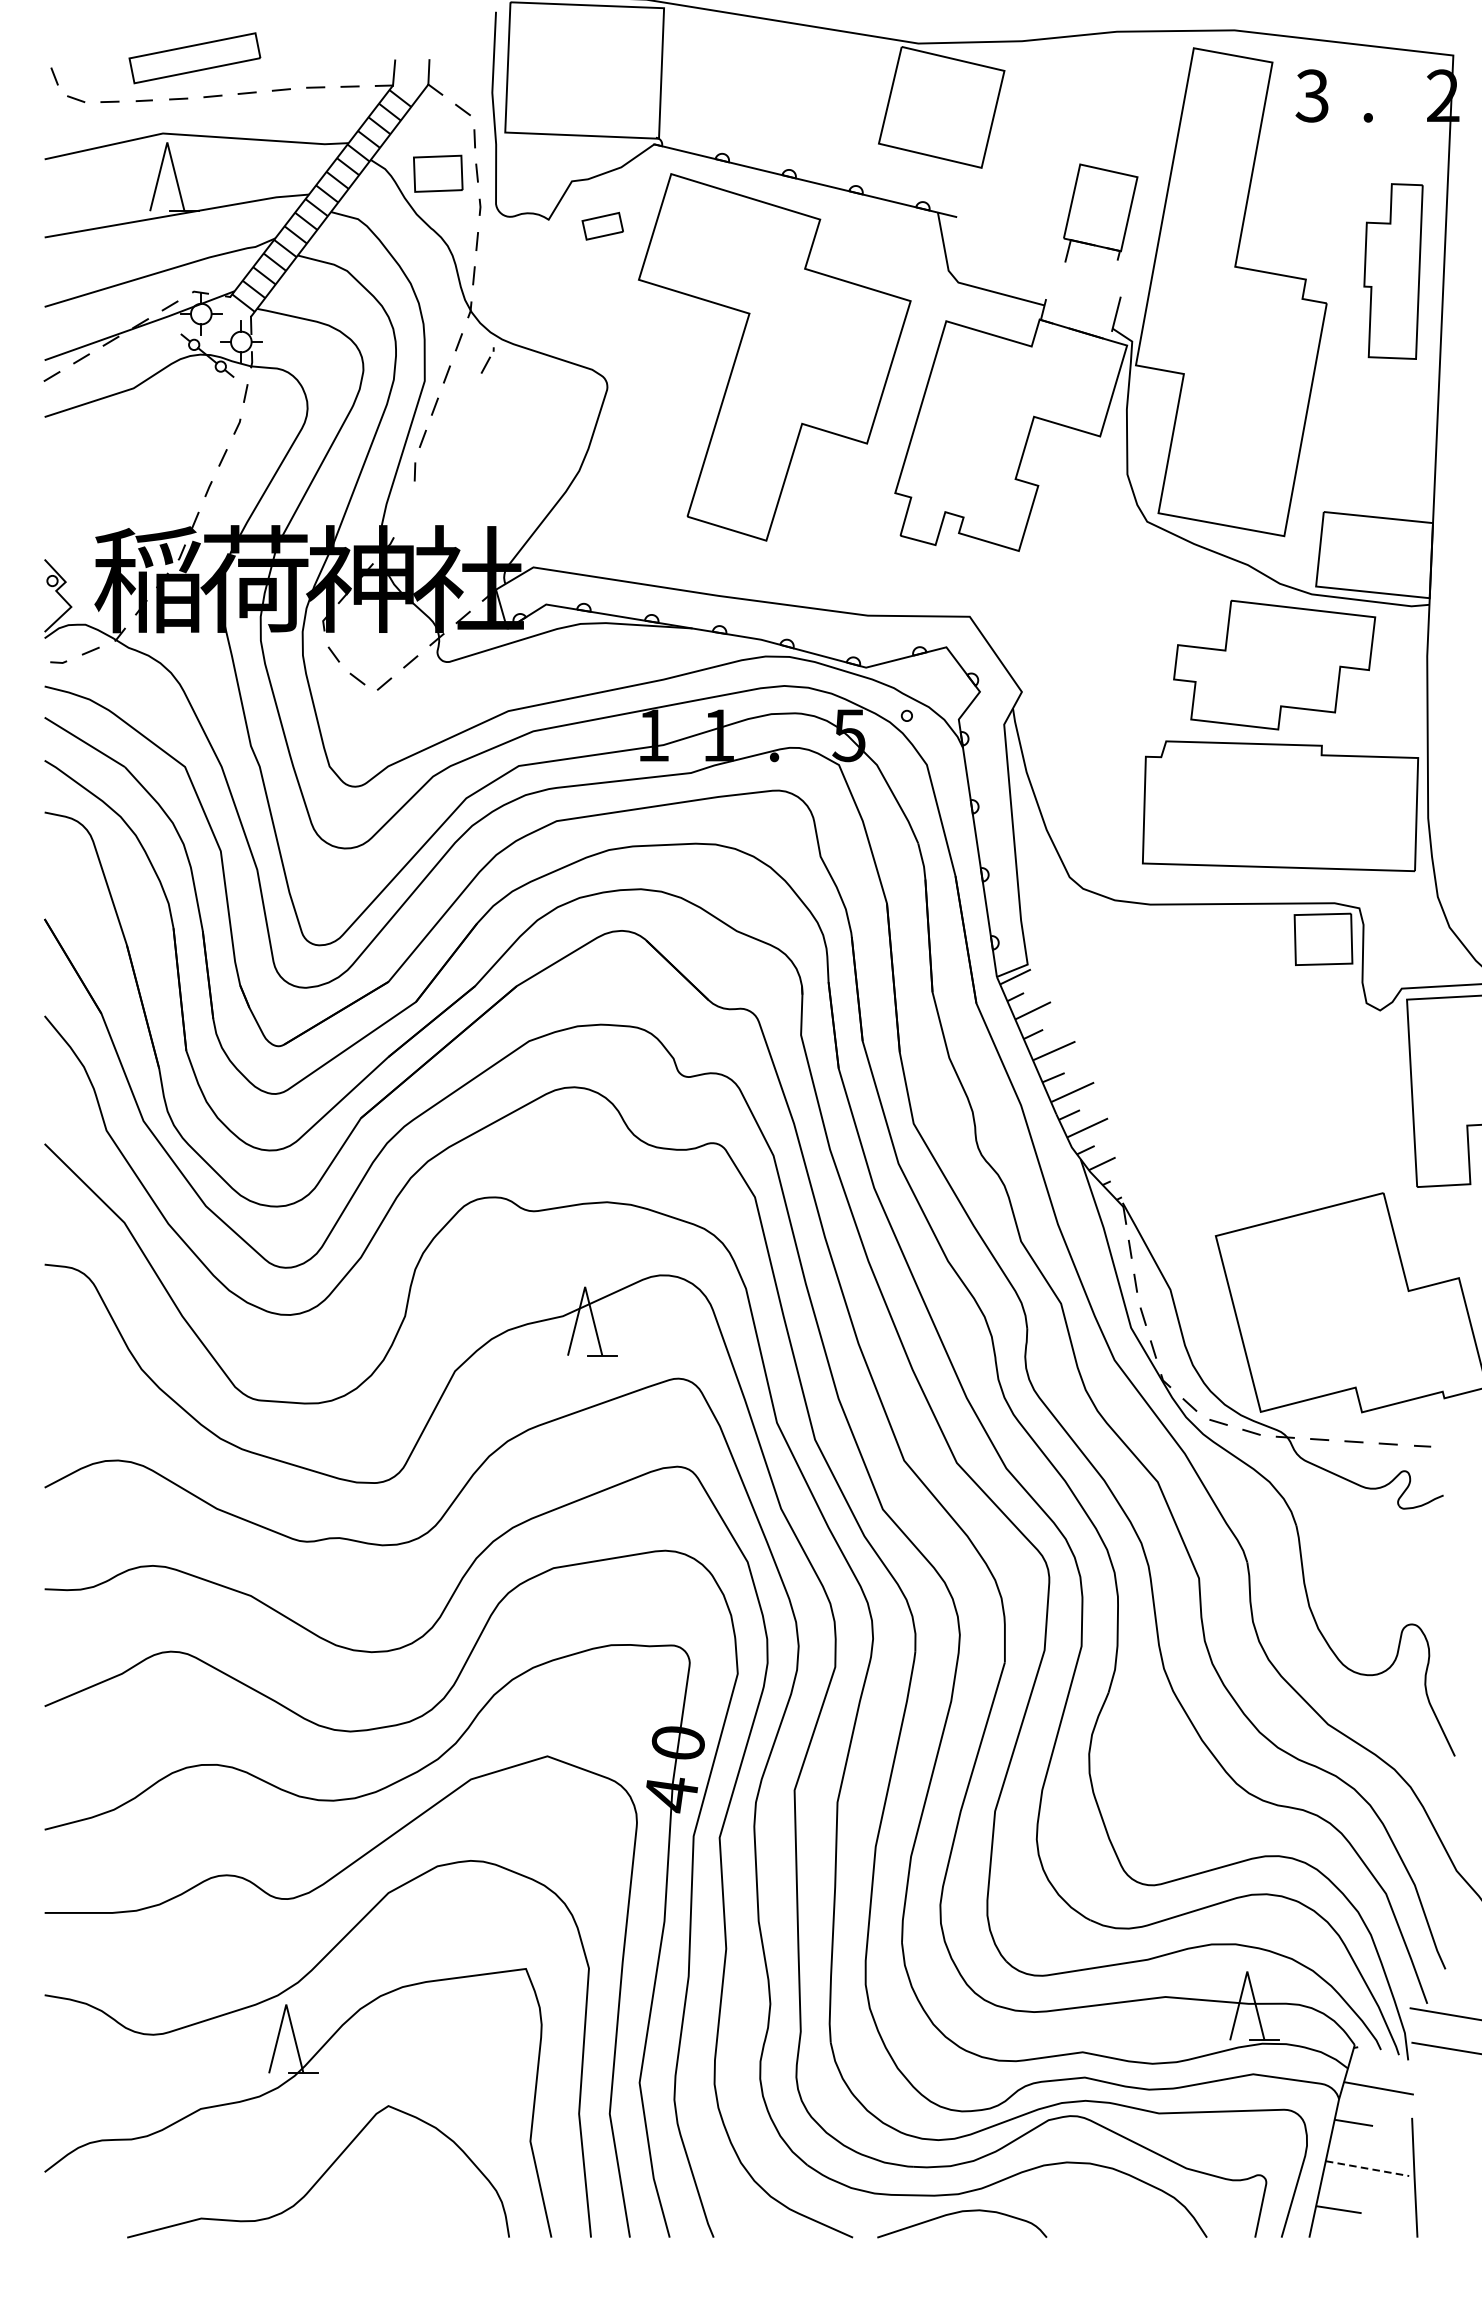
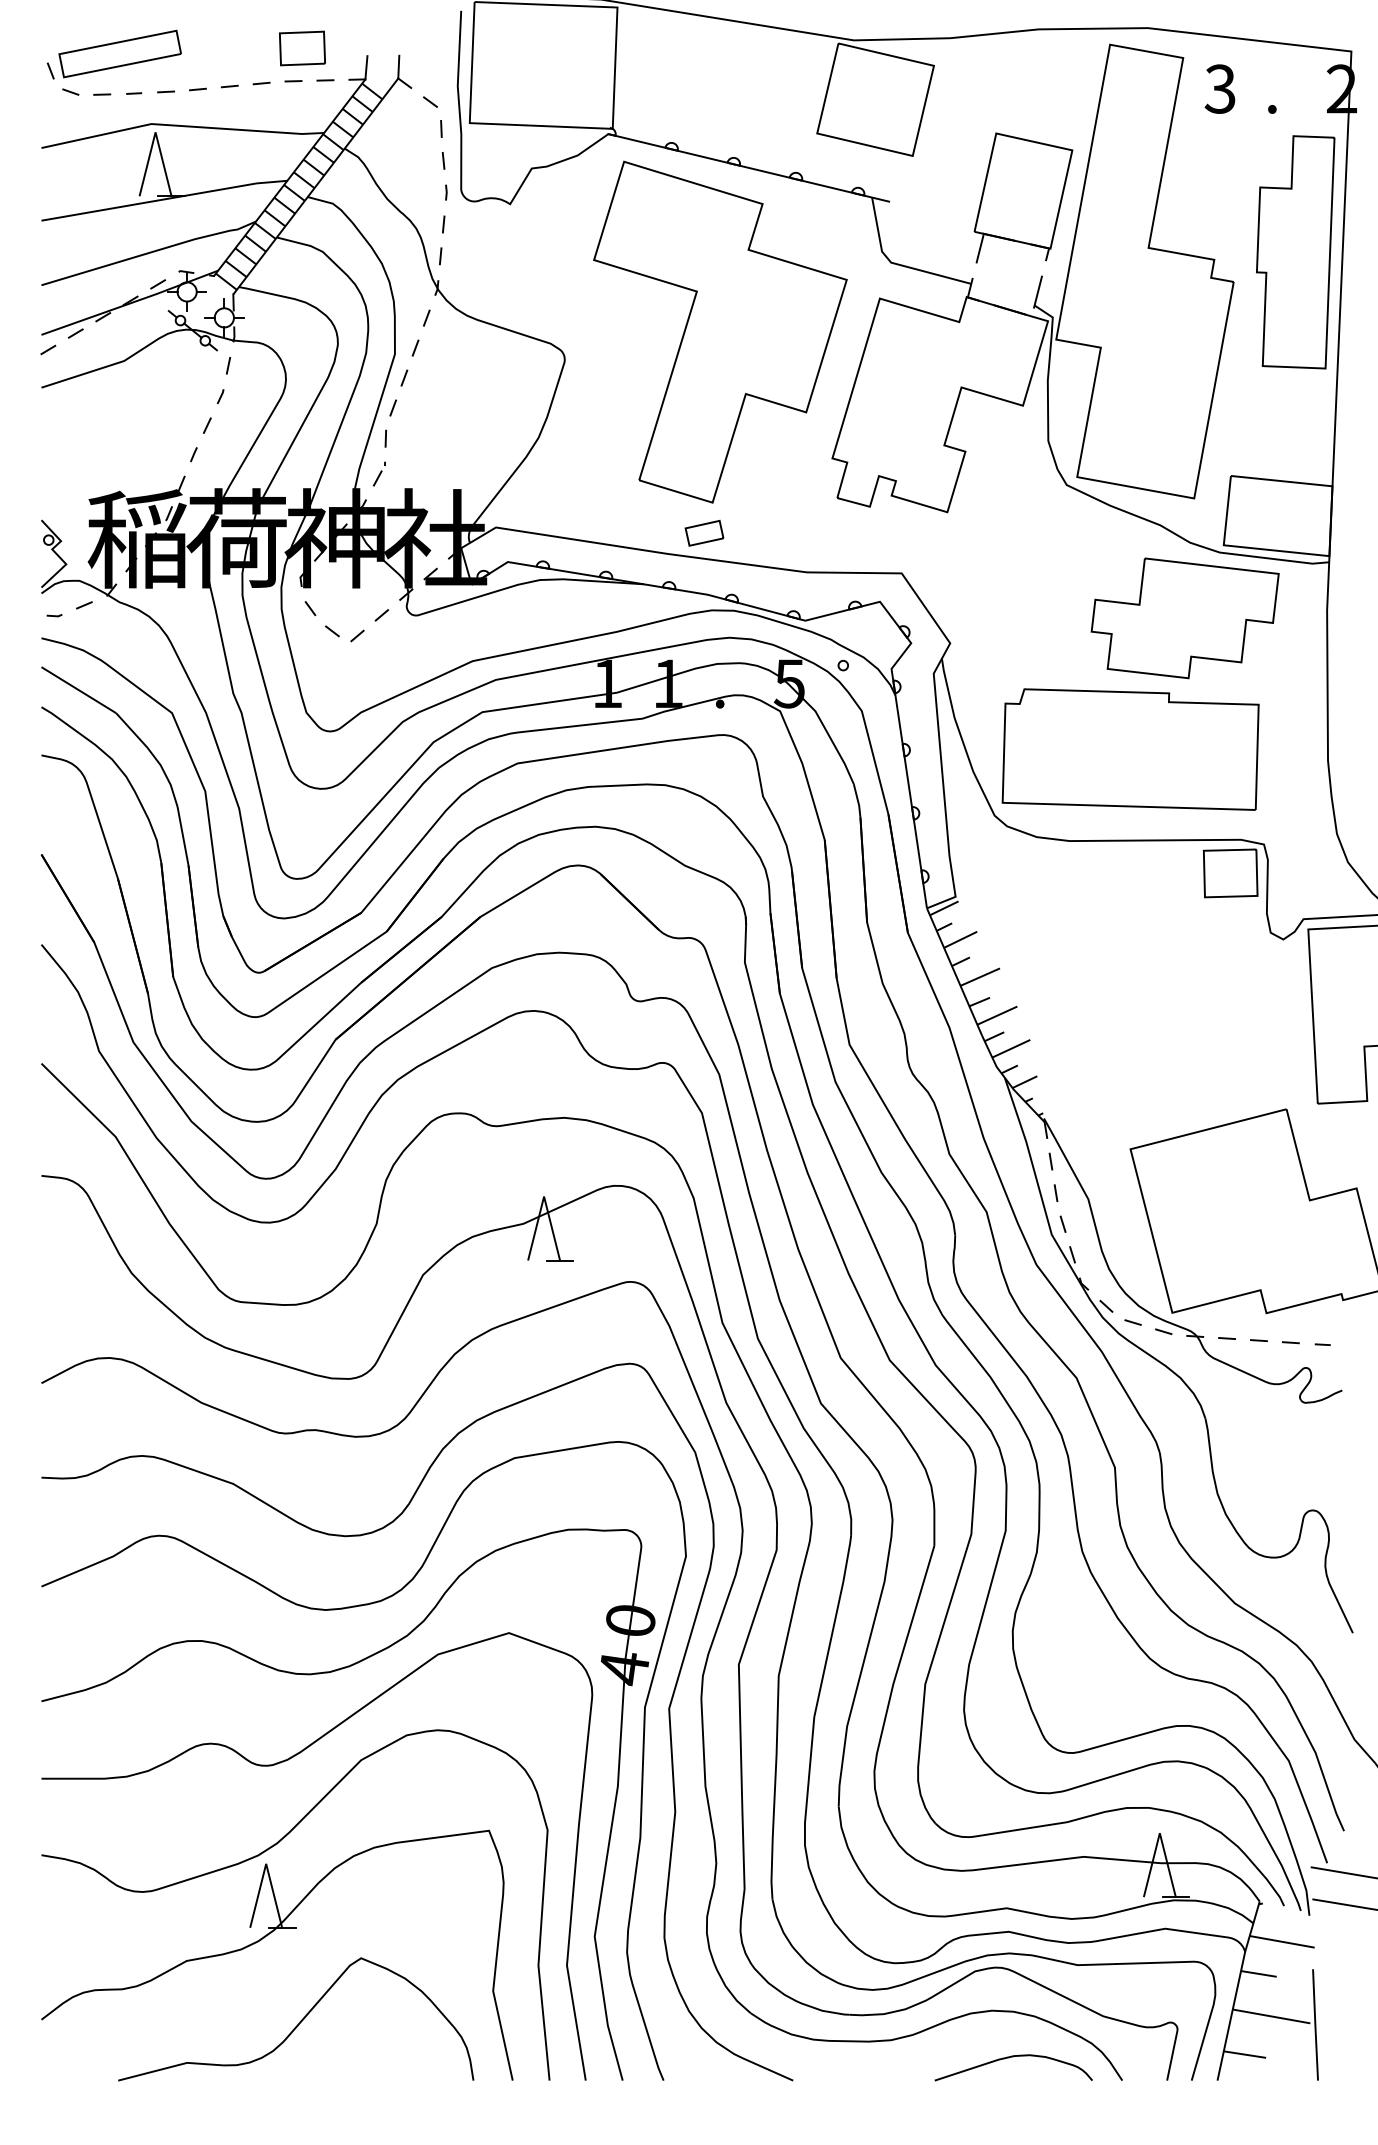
part: (194, 57) -> (119, 53), moved
part: (438, 173) -> (302, 48), moved
part: (1100, 212) -> (1023, 197), size x1.43
part: (602, 226) -> (704, 533), moved
part: (1393, 271) -> (1295, 252), size x1.43
part: (486, 359) -> (378, 473), moved
part: (1280, 806) -> (1130, 749), moved
line: (1368, 2168) -> (1272, 2016), dashed -> solid
curve: (957, 2213) -> (1009, 2058), moved

